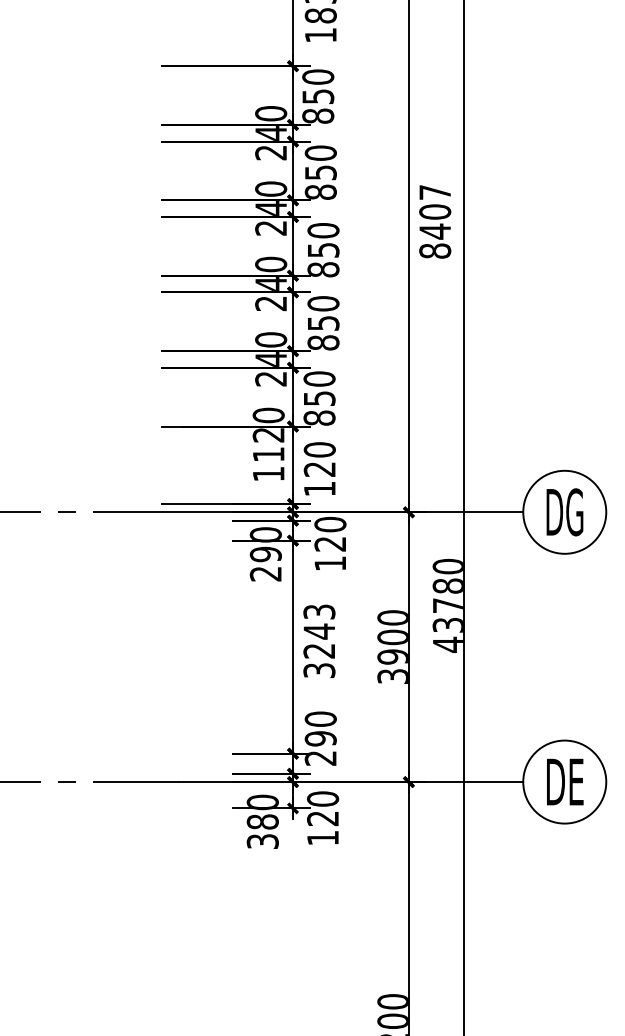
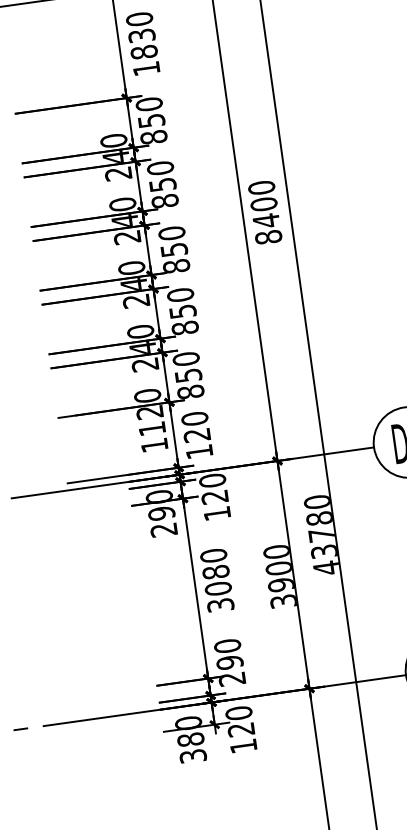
text: (435, 192) -> (261, 187), 8407 -> 8400
text: (319, 631) -> (216, 572), 3243 -> 3080

